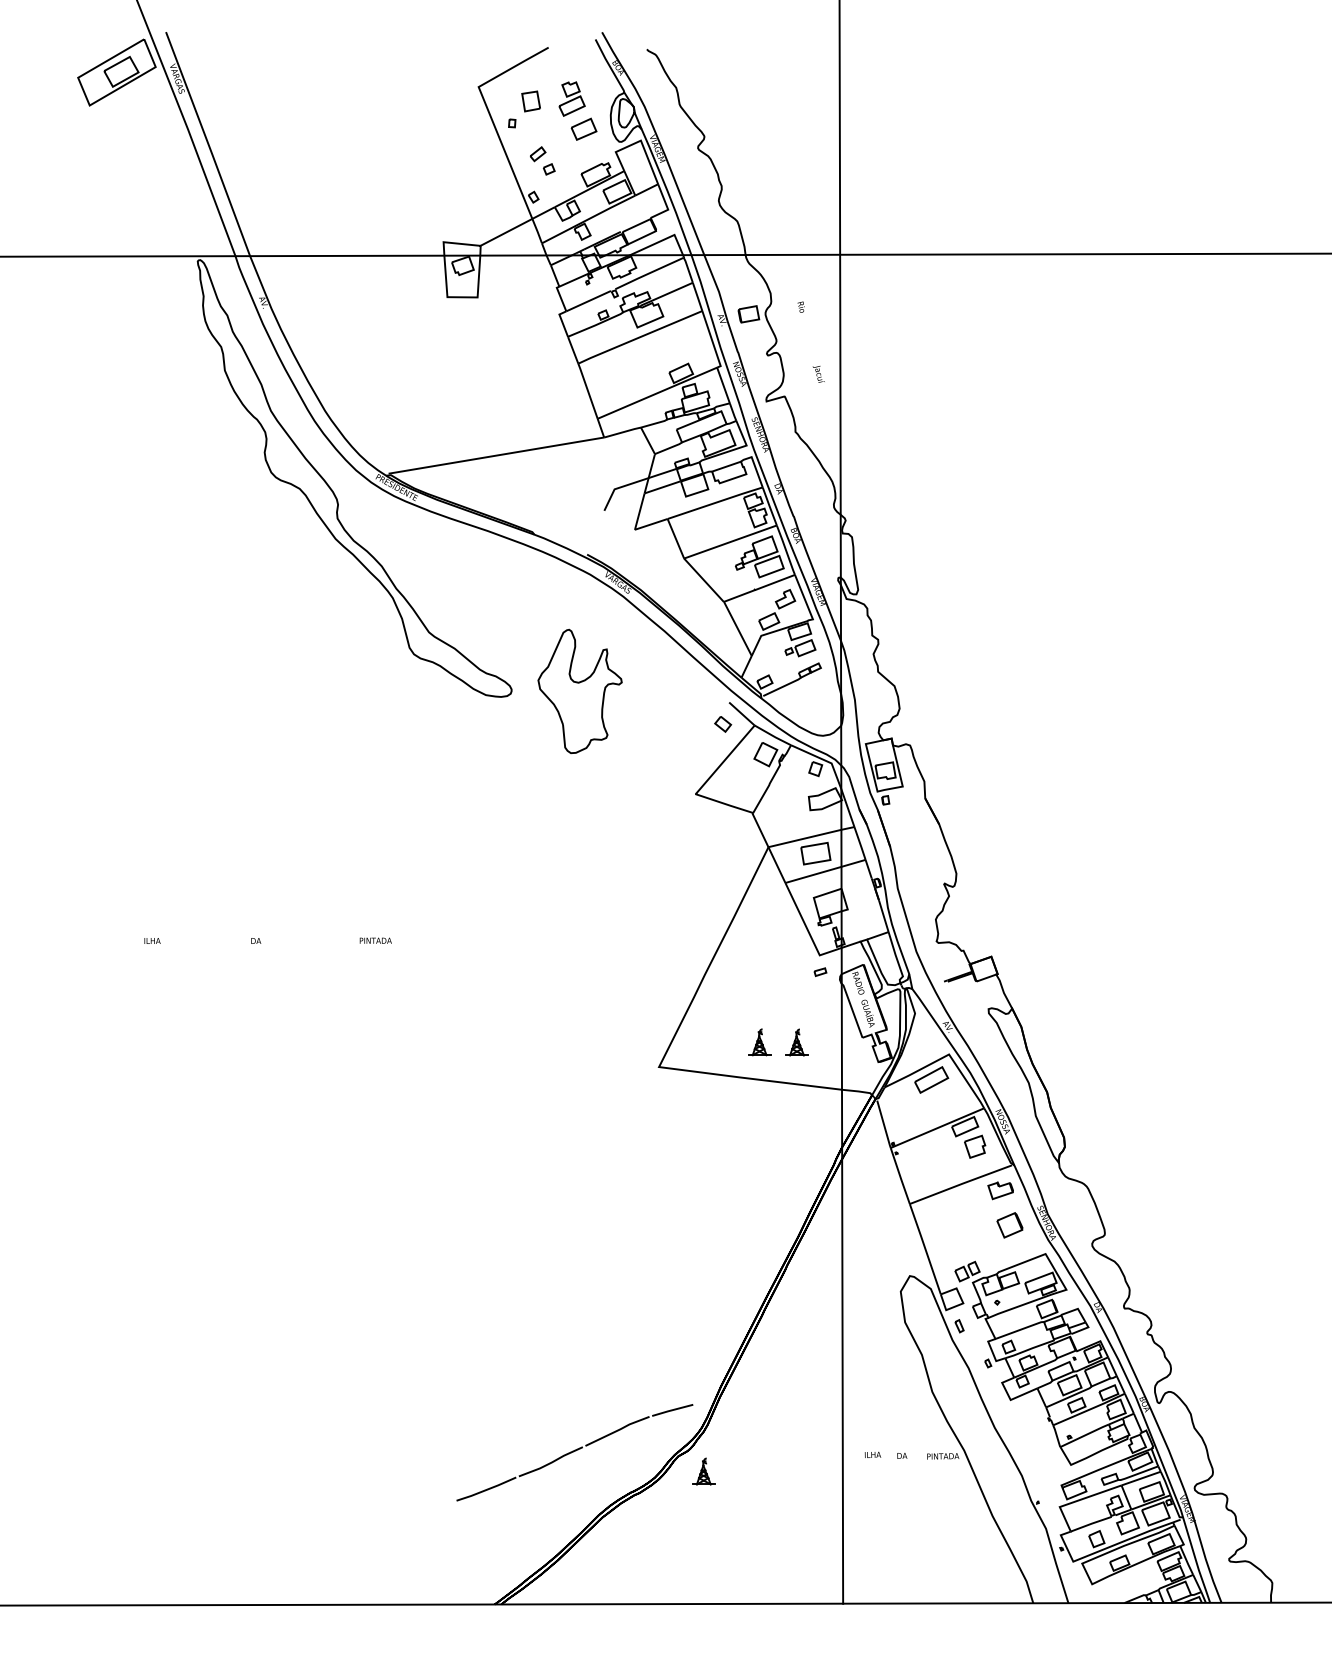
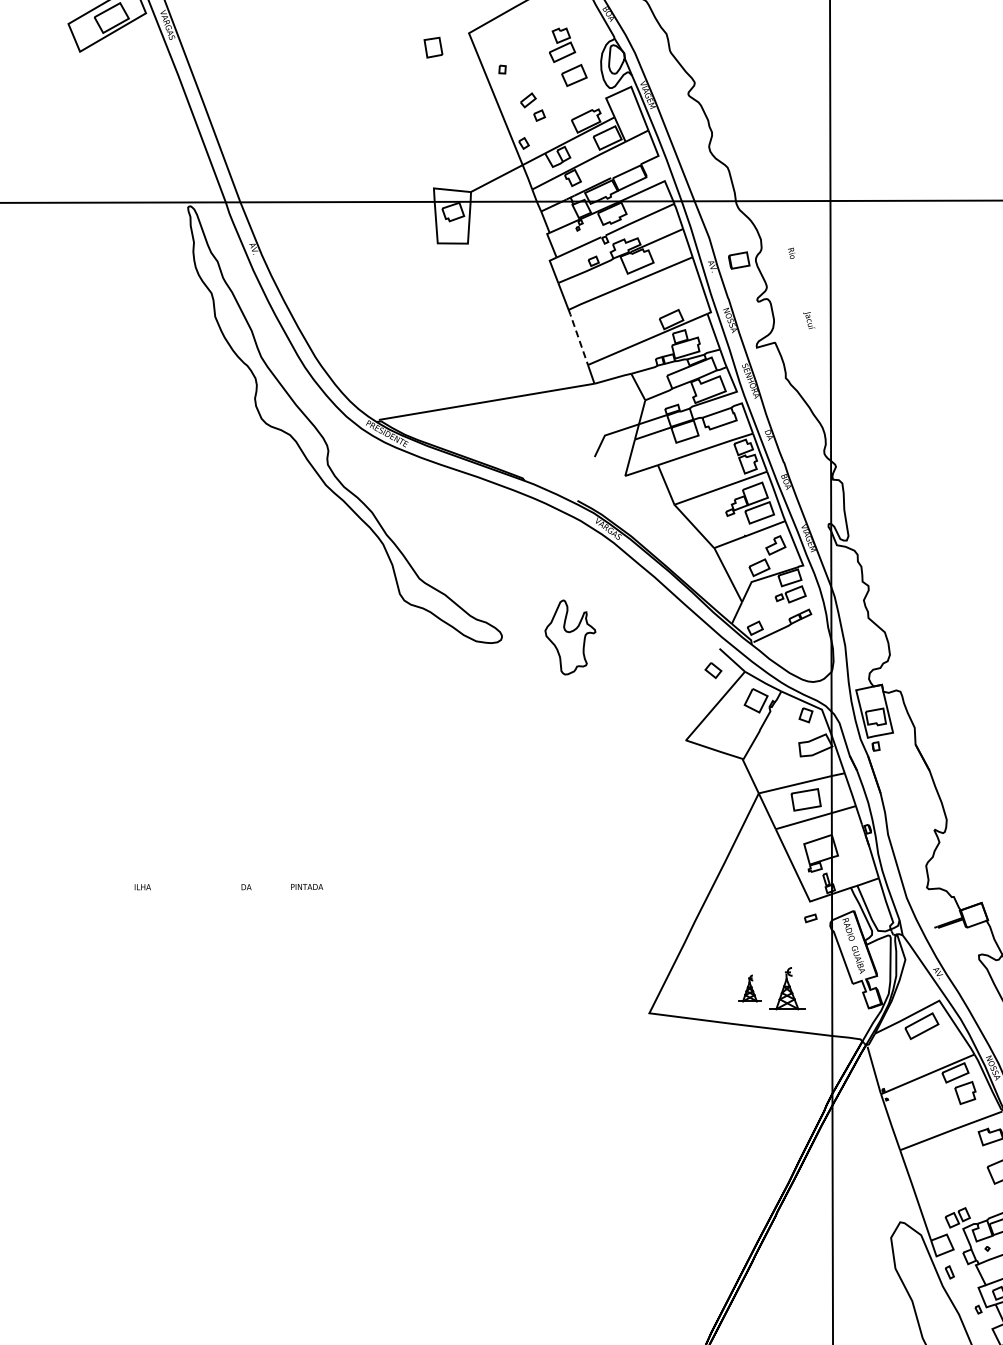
part: (530, 101) -> (432, 47), moved
line: (587, 390) -> (577, 336), solid -> dashed
part: (579, 690) -> (569, 636), size x0.6
text: (375, 940) -> (306, 886), moved
part: (796, 1042) -> (786, 988), size x1.6

